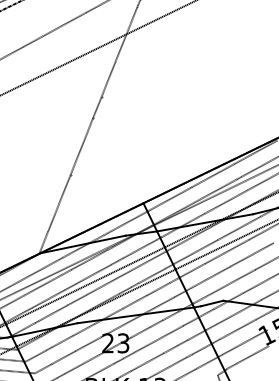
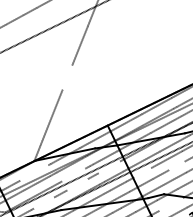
line: (86, 135) -> (67, 77), removed
line: (241, 260) -> (176, 165), removed
line: (146, 262) -> (109, 167), removed
line: (193, 269) -> (142, 172), removed
line: (39, 270) -> (34, 172), removed
line: (94, 273) -> (73, 175), removed
line: (100, 287) -> (77, 184), removed
line: (52, 313) -> (43, 203), removed
line: (232, 315) -> (170, 204), removed

